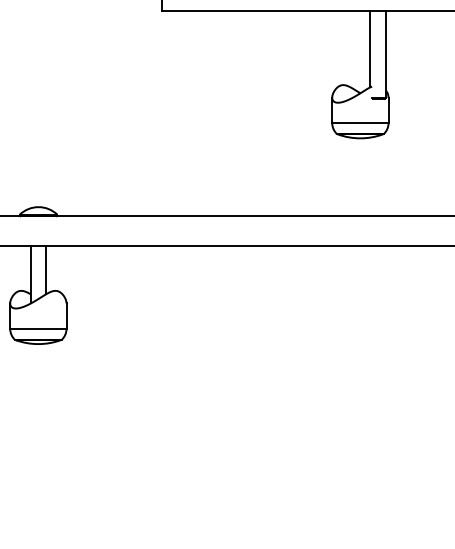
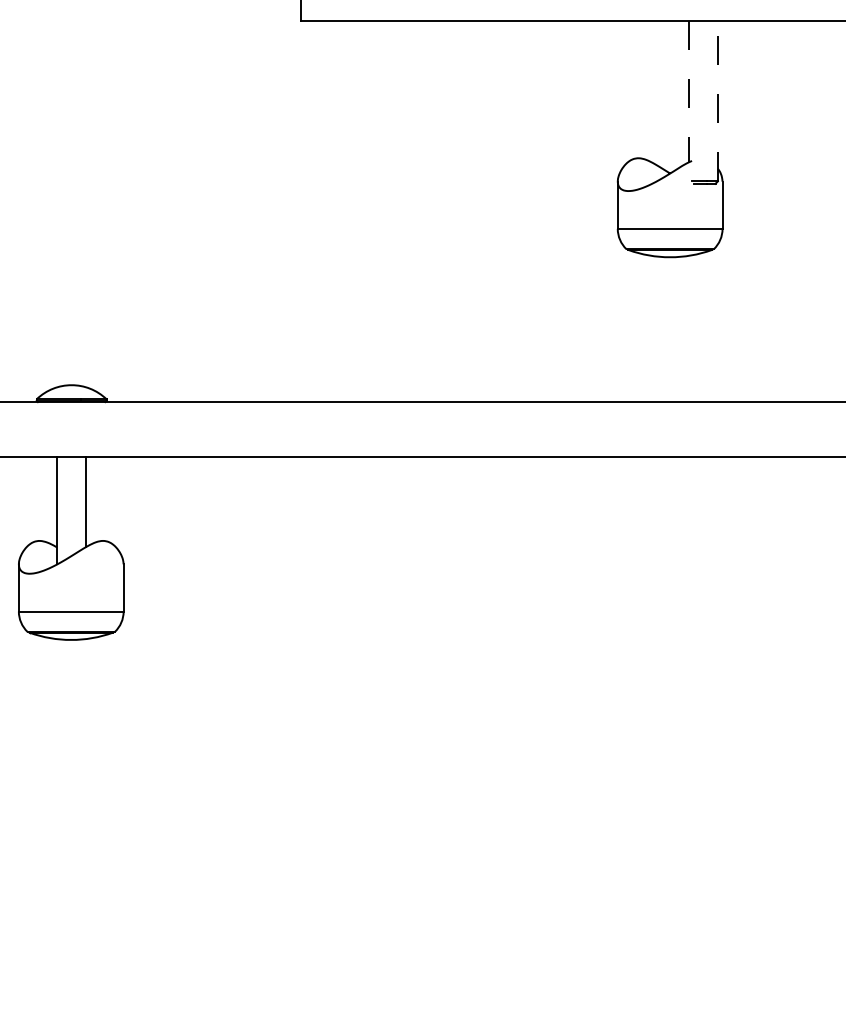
line: (370, 49) -> (688, 92), solid -> dashed
line: (386, 53) -> (718, 99), solid -> dashed

